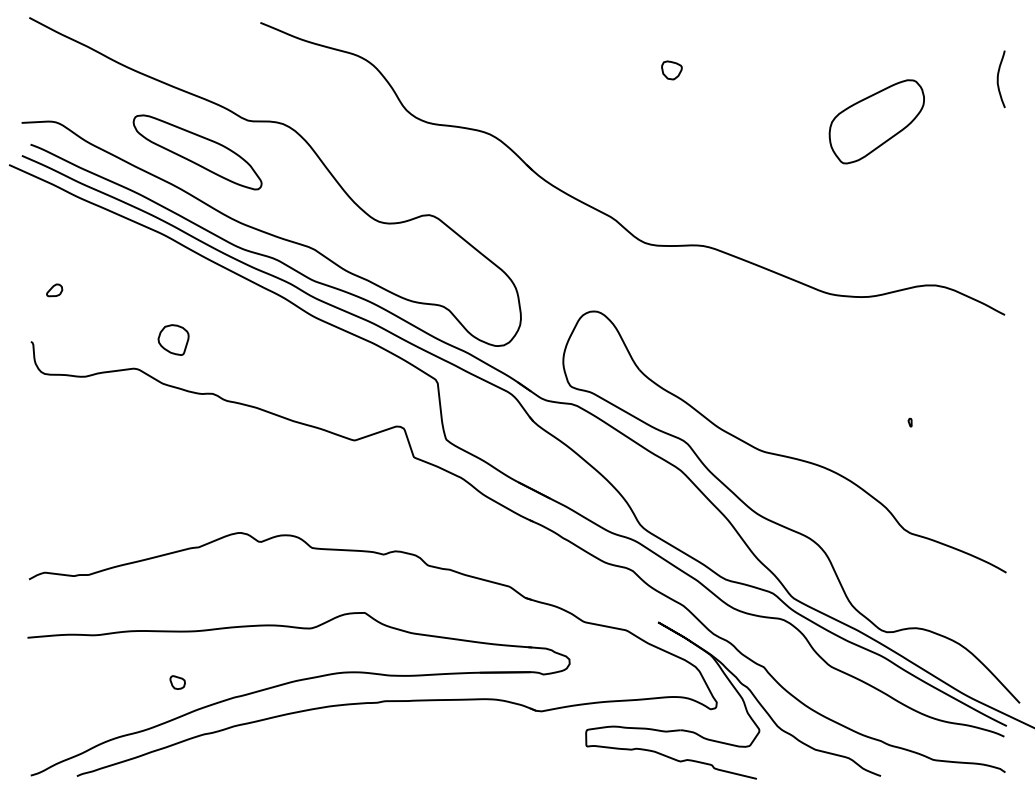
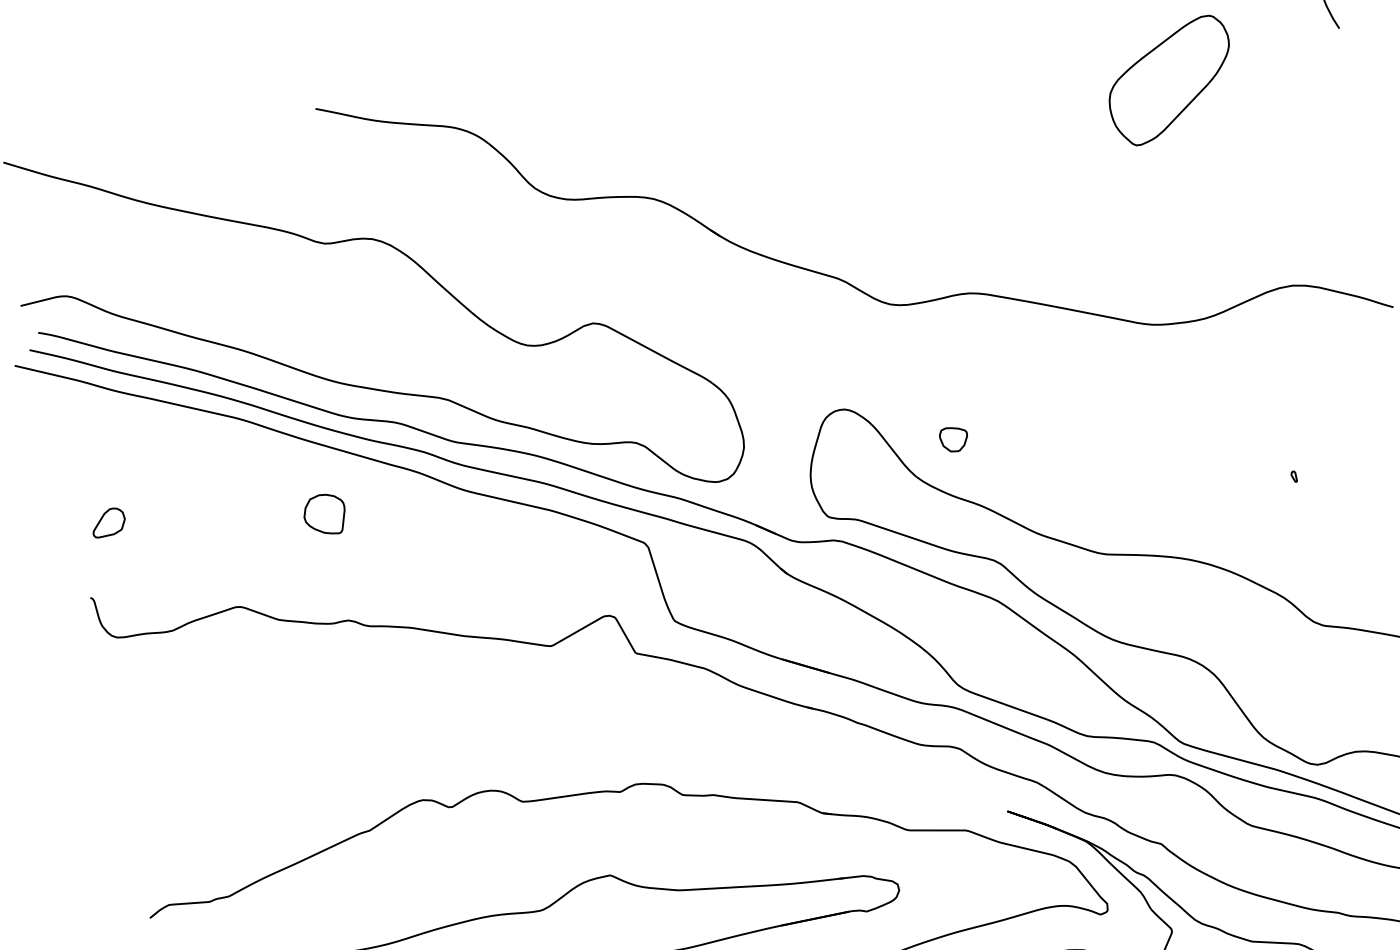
part: (671, 70) -> (953, 439), moved
part: (197, 152) -> (264, 299), removed
part: (54, 290) -> (108, 522), size x1.6
part: (173, 339) -> (324, 514), moved

